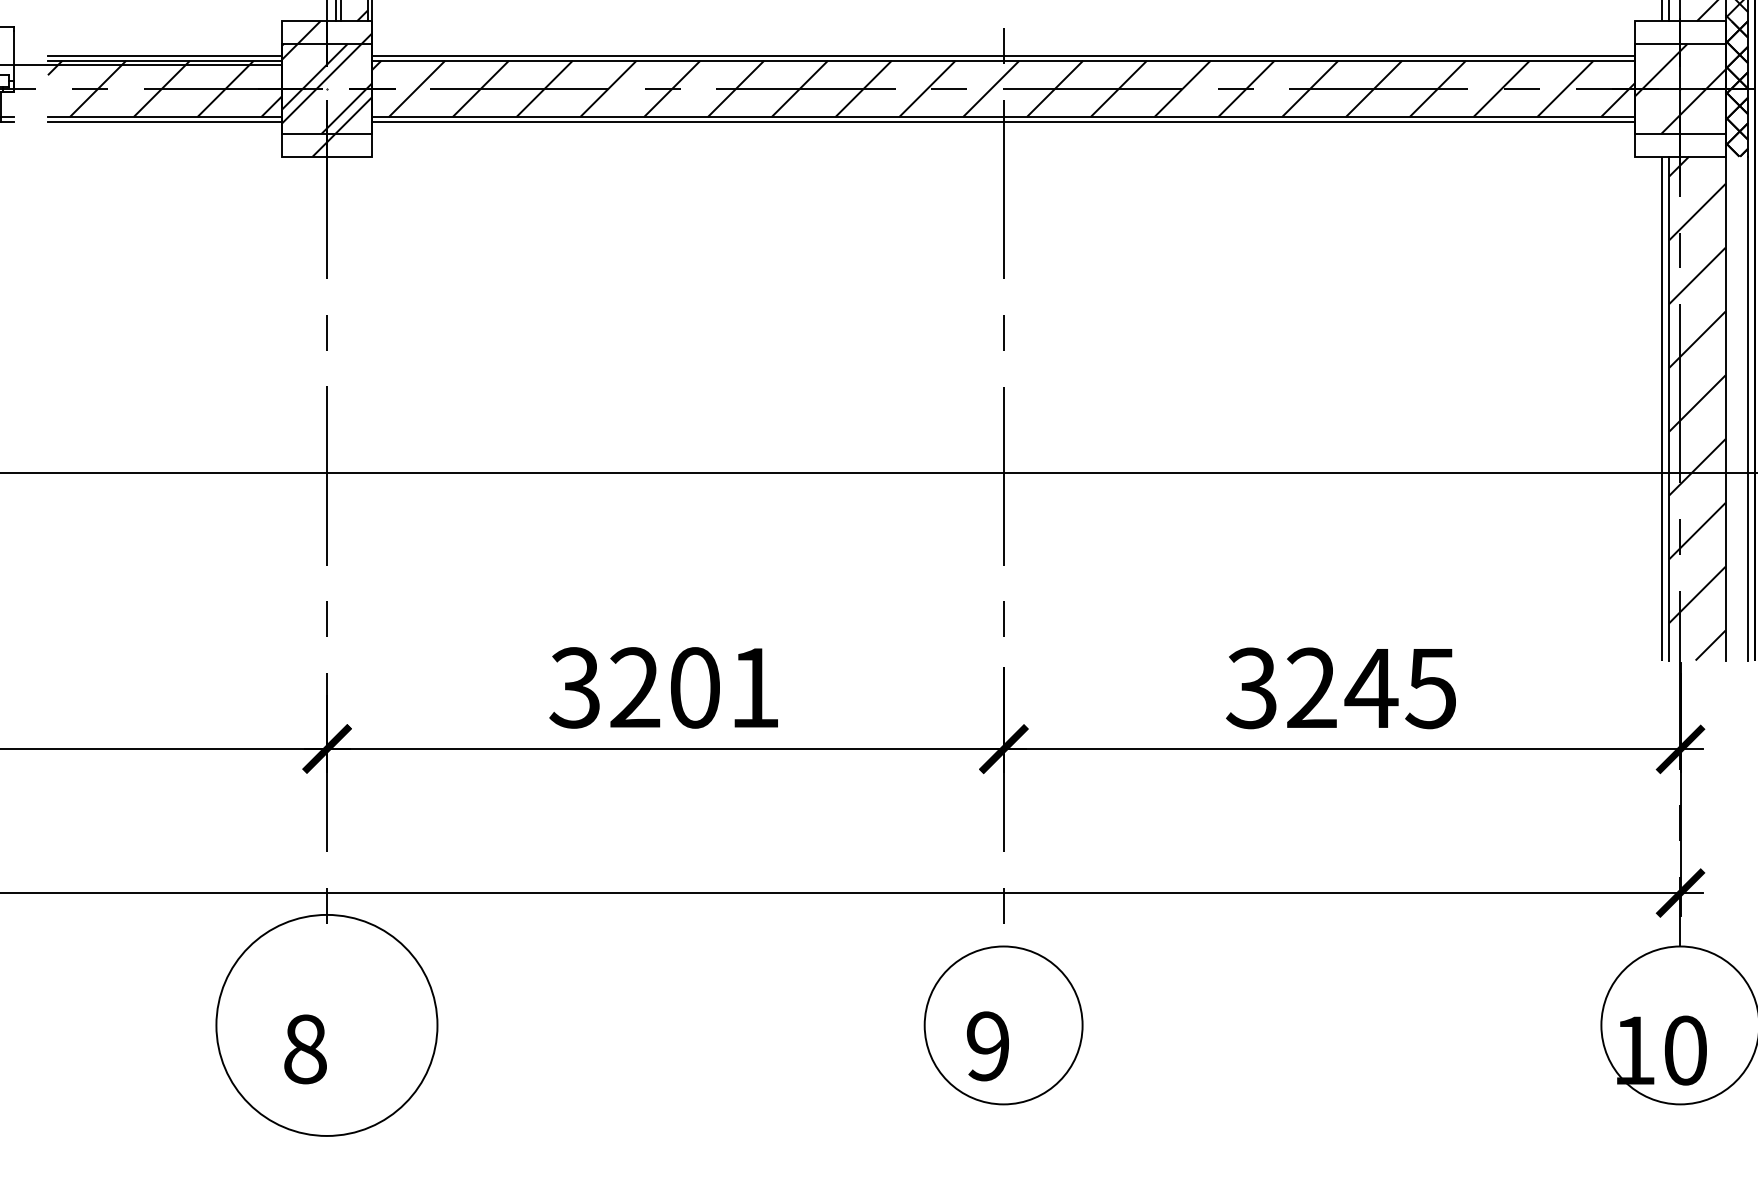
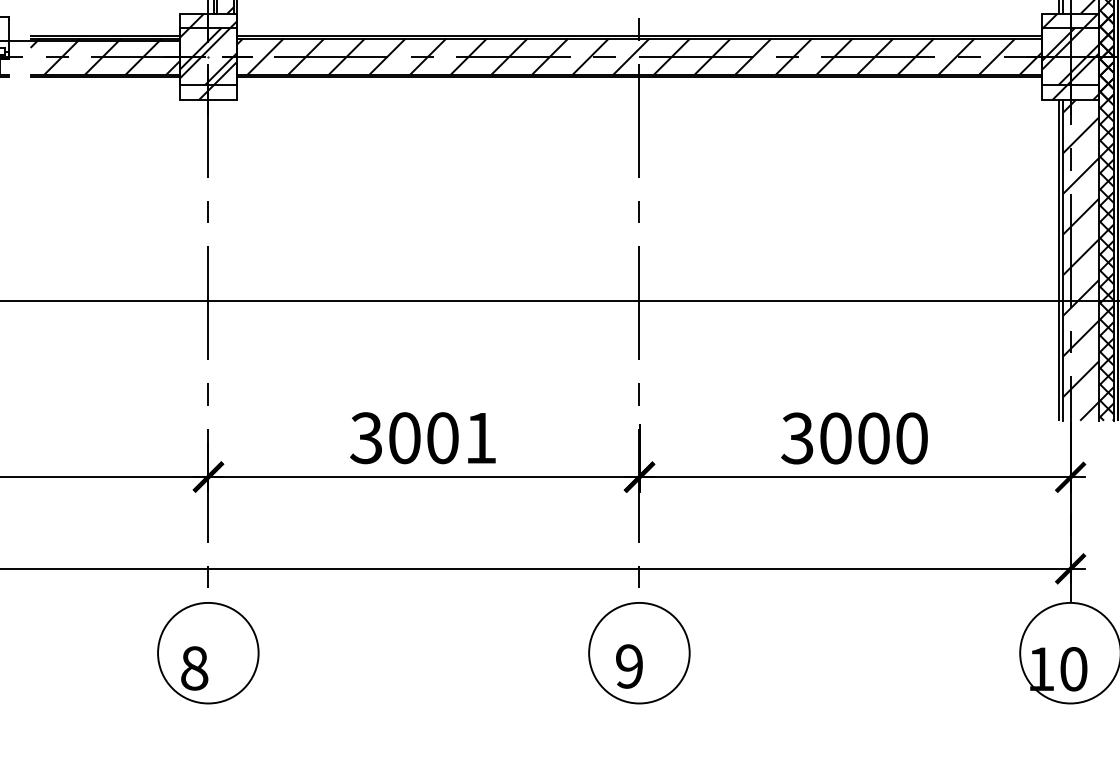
hatch: (1680, 88) -> (1070, 56), added
hatch: (1736, 407) -> (1106, 259), added
text: (634, 688) -> (404, 438), 3201 -> 3001
text: (1371, 688) -> (873, 438), 3245 -> 3000
circle: (327, 1024) -> (208, 652), size x0.71

